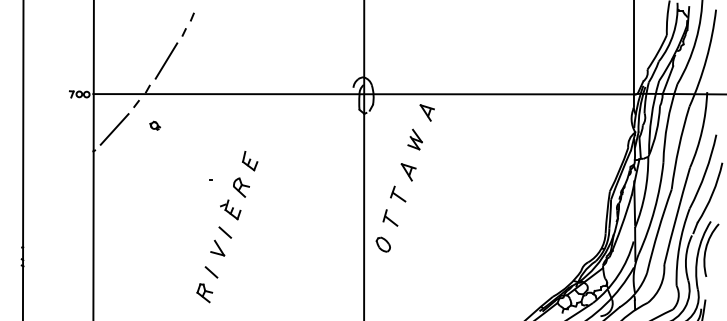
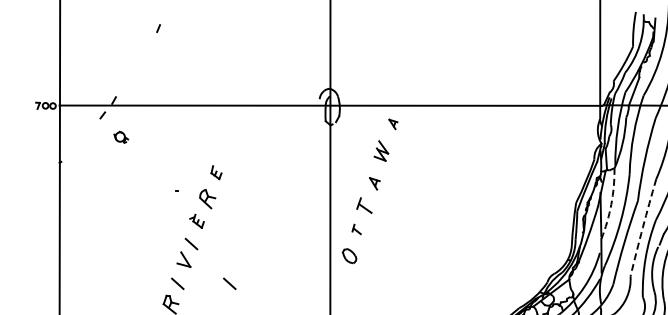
line: (183, 32) -> (149, 43), removed
line: (166, 60) -> (132, 71), removed
part: (426, 112) -> (392, 123), size x0.6
part: (155, 125) -> (121, 136), size x1.4
line: (114, 129) -> (80, 140), removed
part: (250, 161) -> (216, 172), size x0.7
part: (408, 172) -> (374, 183), size x0.7
arc: (645, 193) -> (611, 204), solid -> dashed
part: (230, 209) -> (196, 220), size x0.7
arc: (676, 216) -> (642, 227), solid -> dashed
part: (390, 217) -> (356, 228), size x0.6
line: (263, 272) -> (229, 283), added

